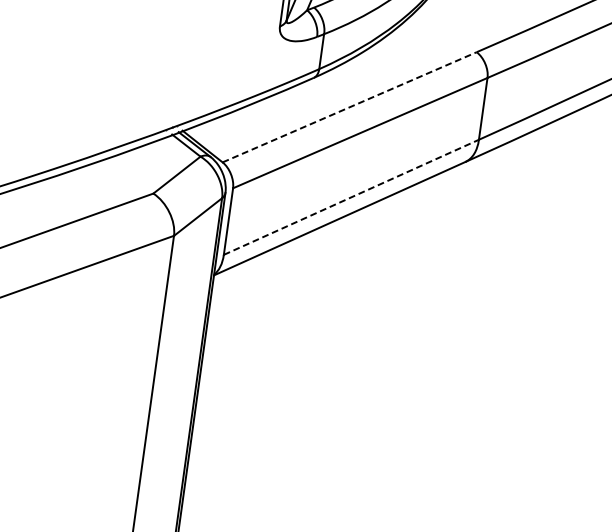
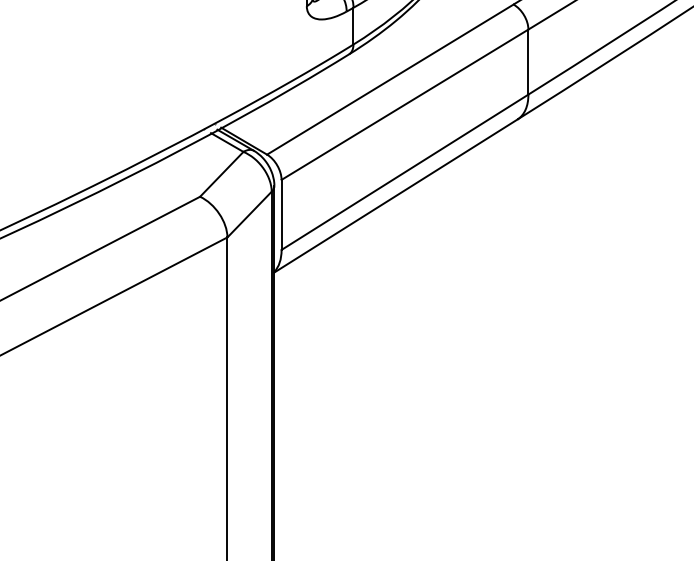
line: (349, 107) -> (390, 79), dashed -> solid
line: (351, 197) -> (405, 172), dashed -> solid

